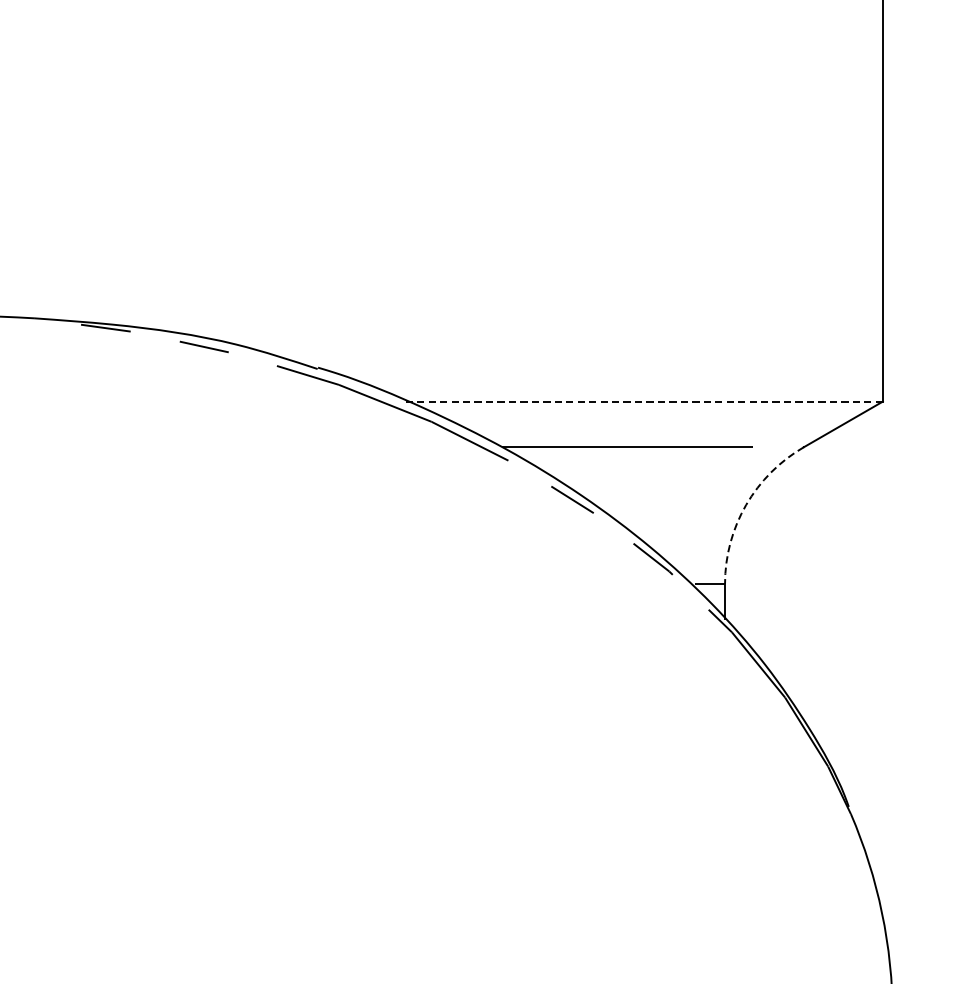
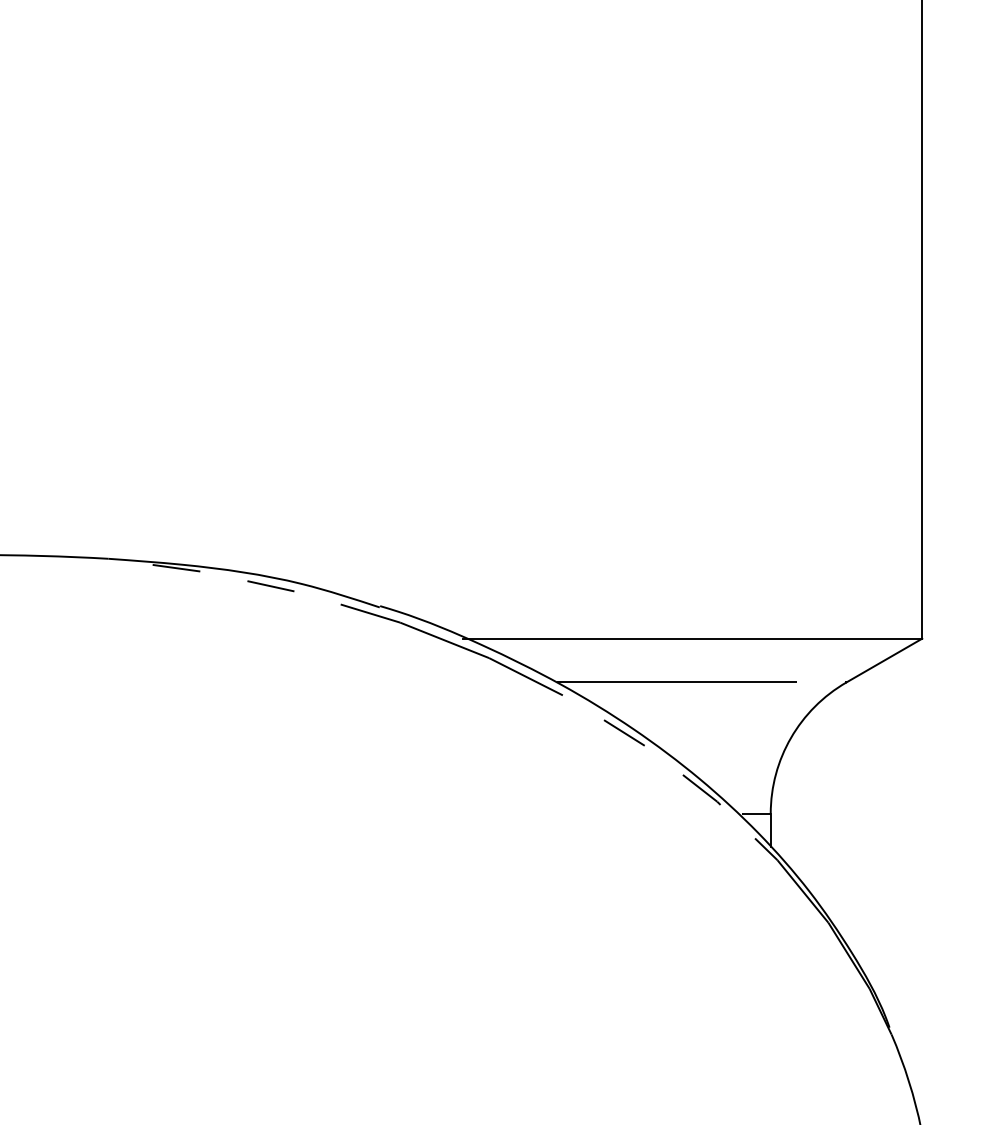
line: (643, 401) -> (692, 638), dashed -> solid
arc: (746, 504) -> (791, 737), dashed -> solid

